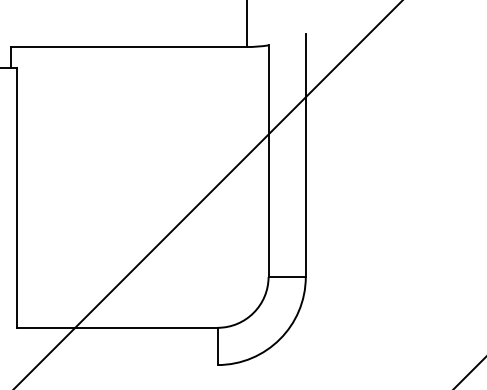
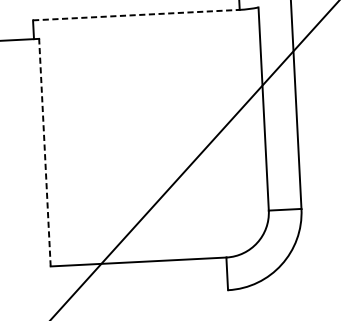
line: (129, 47) -> (136, 15), solid -> dashed
line: (17, 198) -> (45, 152), solid -> dashed

